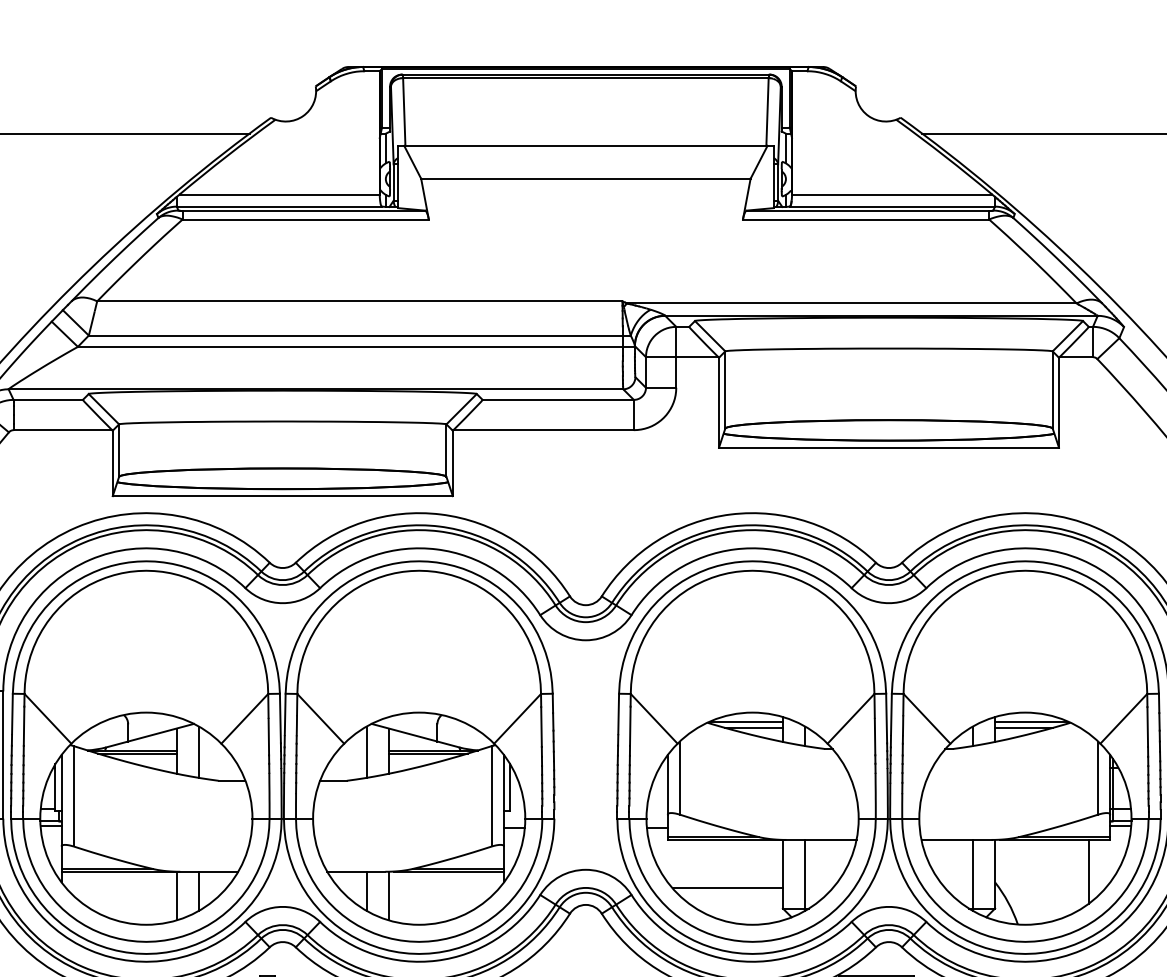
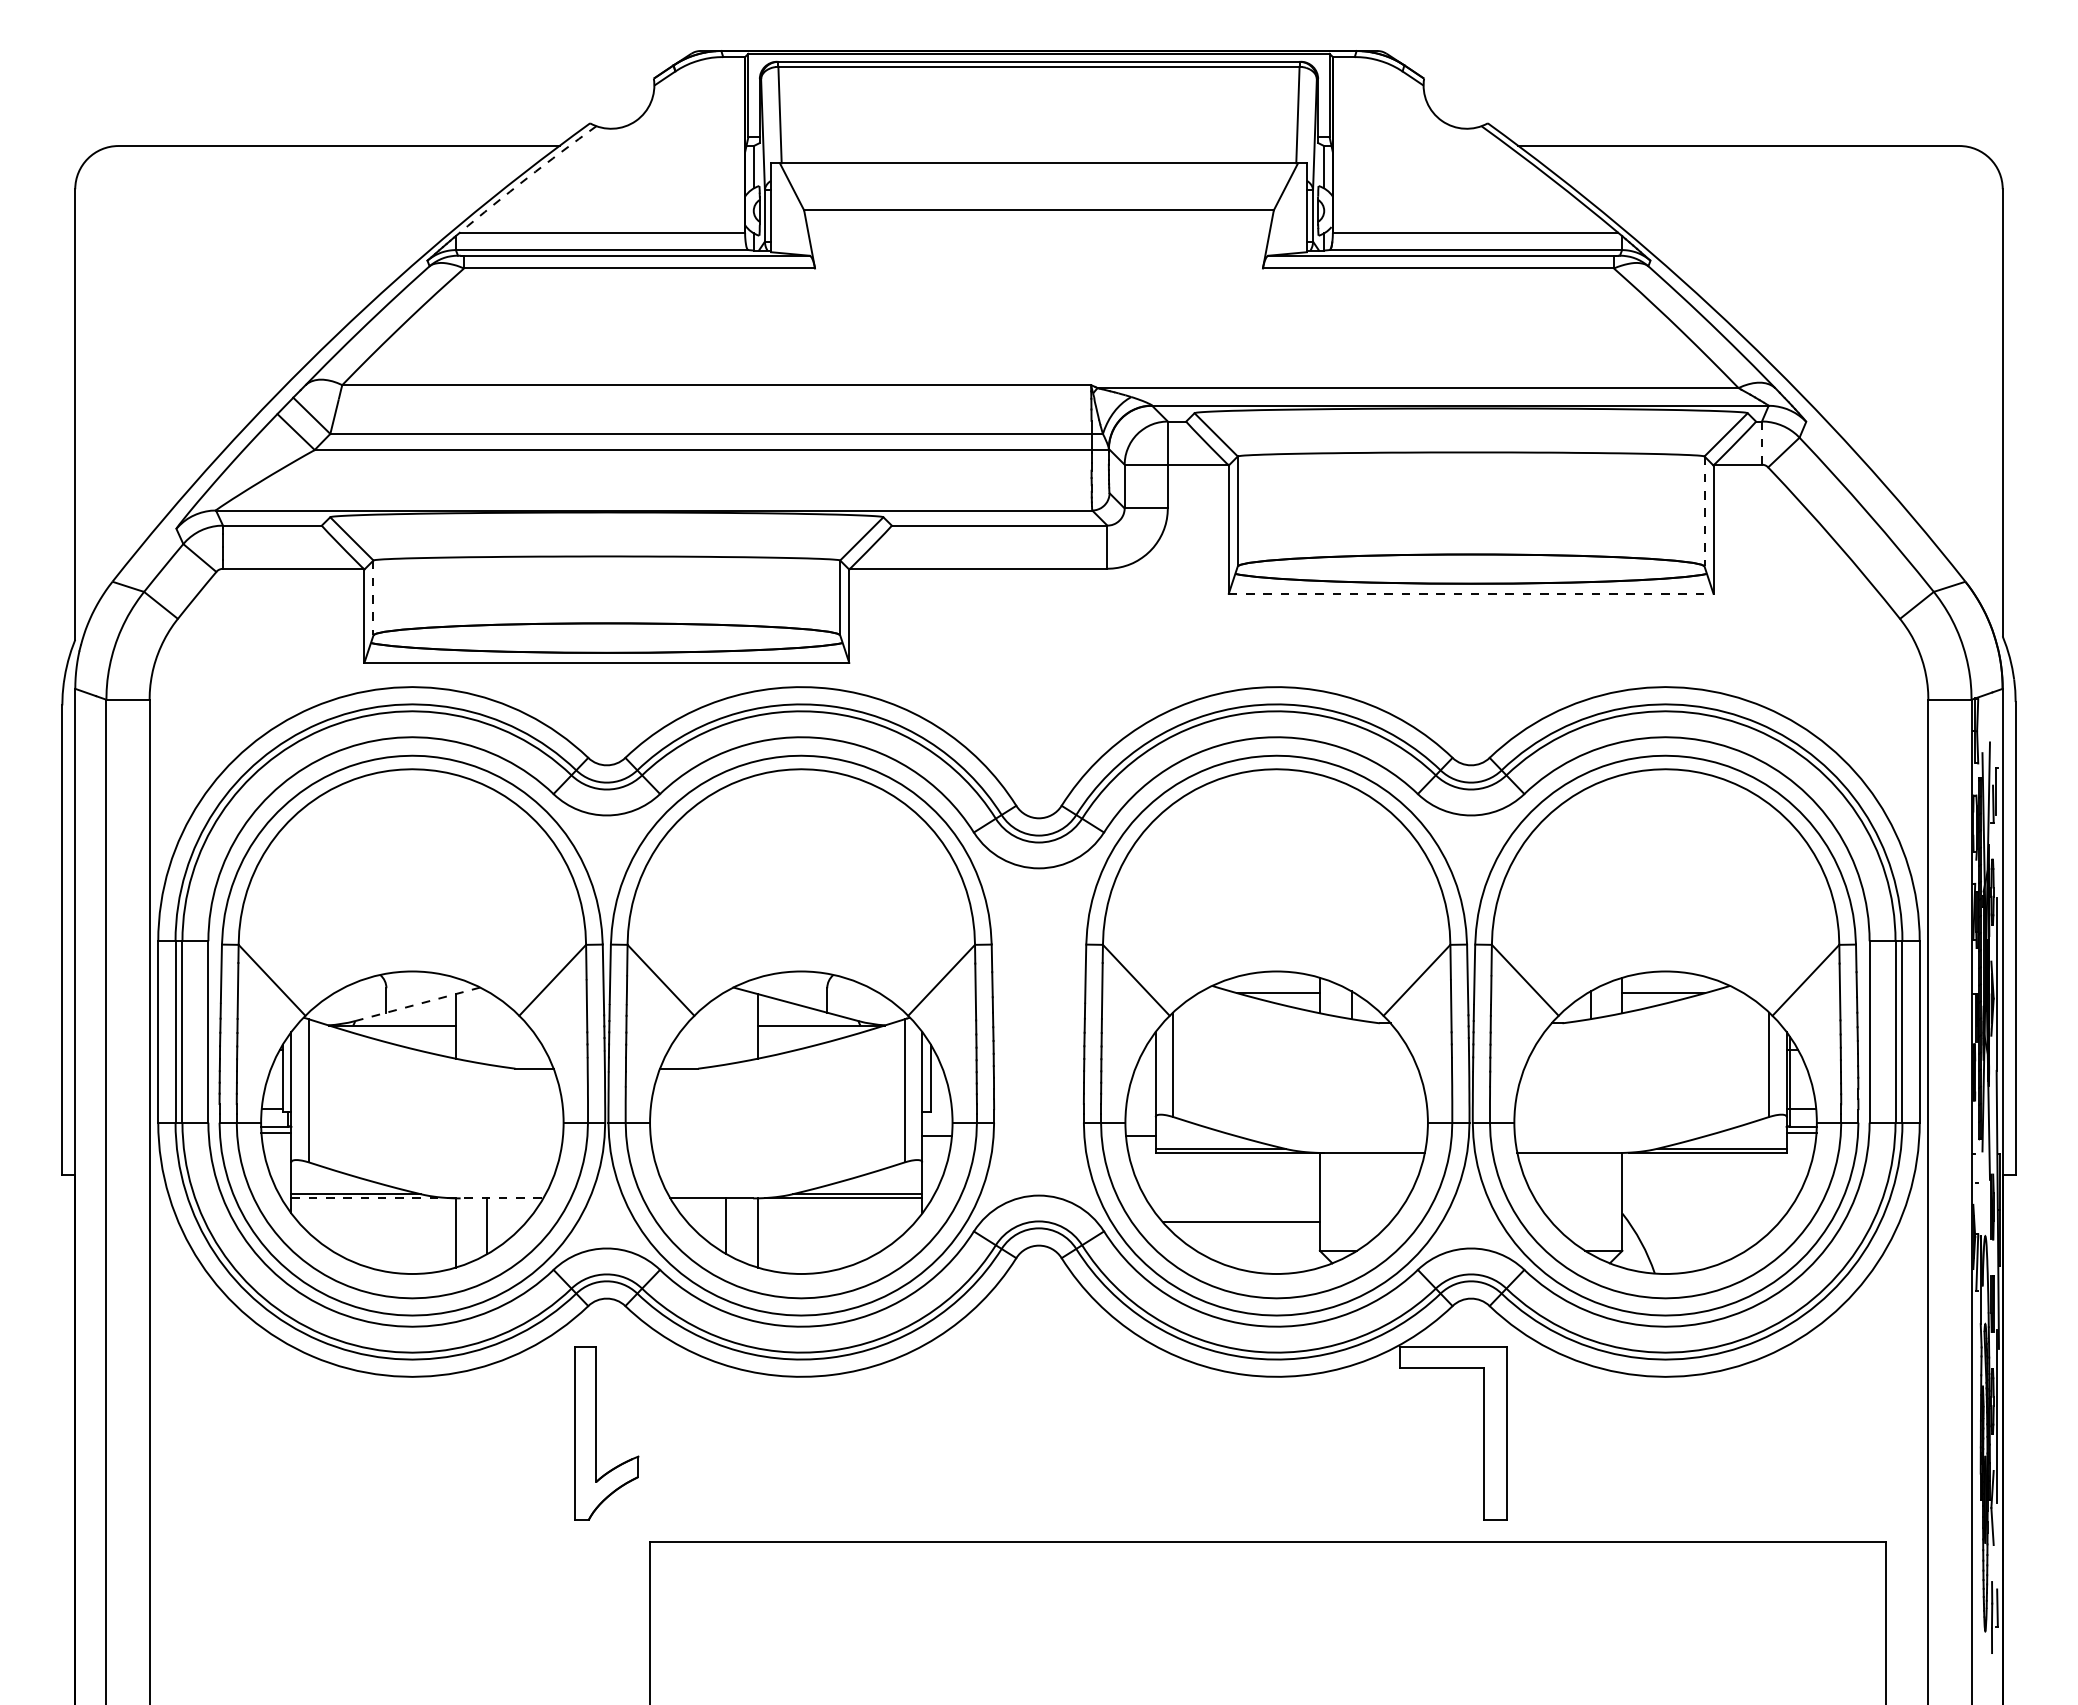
arc: (227, 156) -> (527, 178), solid -> dashed
line: (1092, 342) -> (1761, 443), solid -> dashed
line: (1052, 389) -> (1704, 511), solid -> dashed
line: (889, 447) -> (1471, 593), solid -> dashed
line: (119, 451) -> (373, 598), solid -> dashed
line: (746, 721) -> (1267, 984), removed
line: (1031, 721) -> (1674, 984), removed
line: (149, 735) -> (417, 1004), solid -> dashed
line: (199, 751) -> (487, 1027), removed
line: (366, 751) -> (726, 1027), removed
line: (136, 753) -> (398, 1029), removed
line: (428, 753) -> (814, 1029), removed
line: (149, 871) -> (417, 1198), solid -> dashed
line: (1089, 871) -> (1756, 1197), removed
line: (805, 875) -> (1351, 1203), removed
line: (972, 875) -> (1590, 1203), removed

